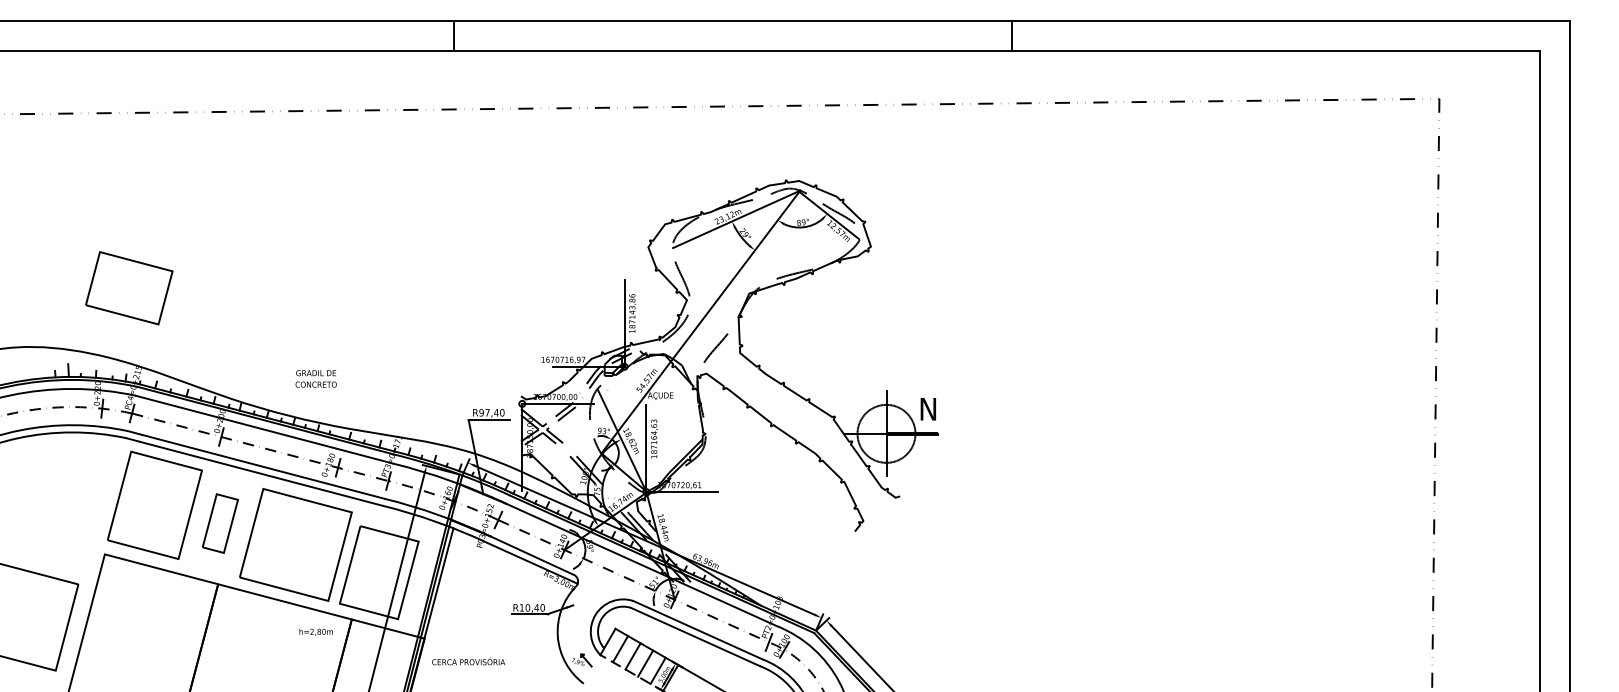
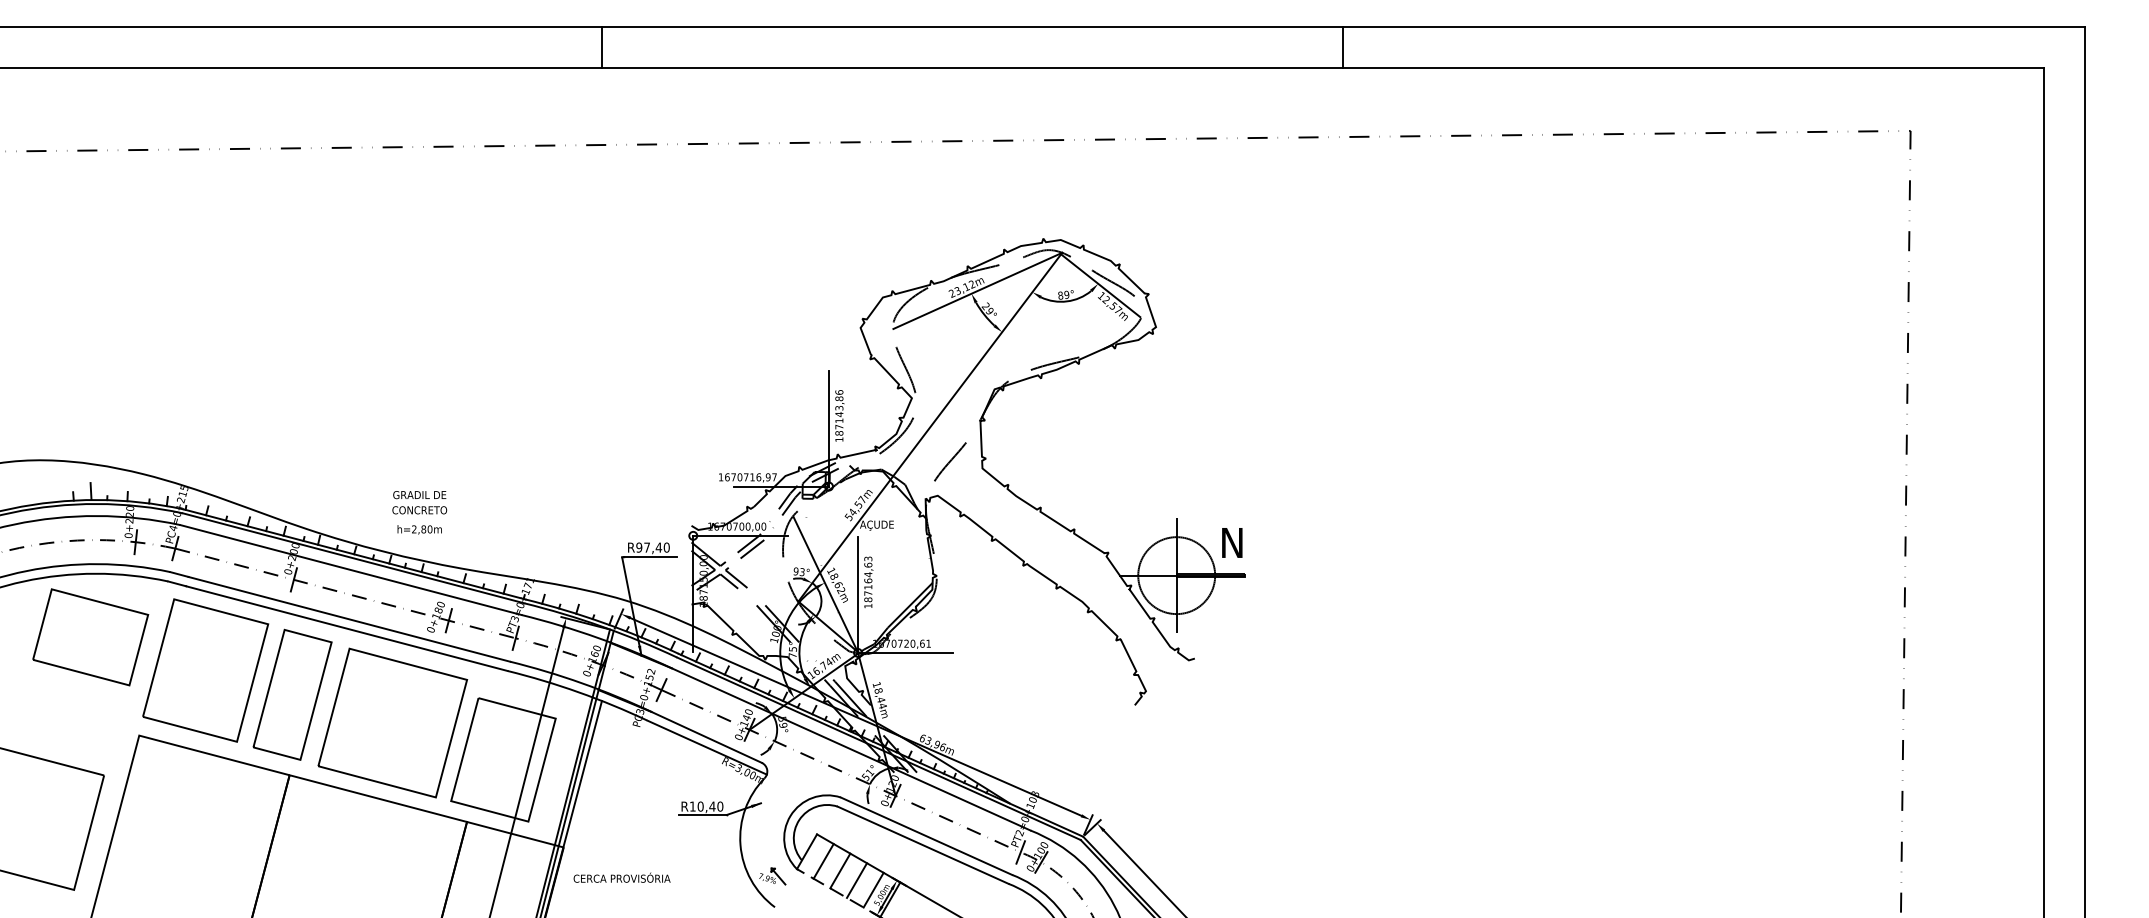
part: (129, 288) -> (90, 637), moved
part: (220, 523) -> (292, 694), size x1.67
text: (316, 631) -> (419, 529), moved

